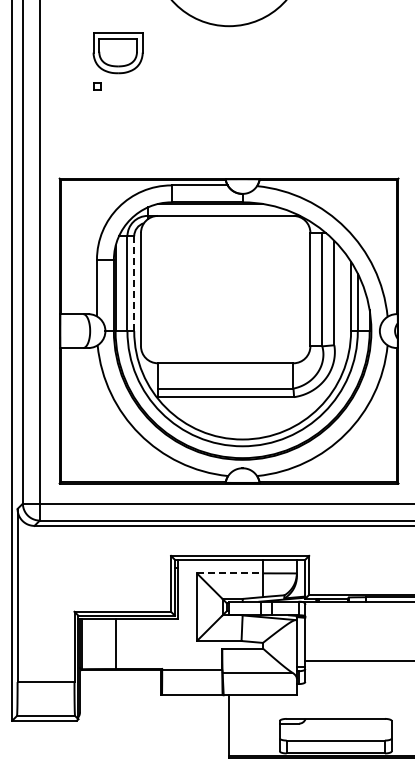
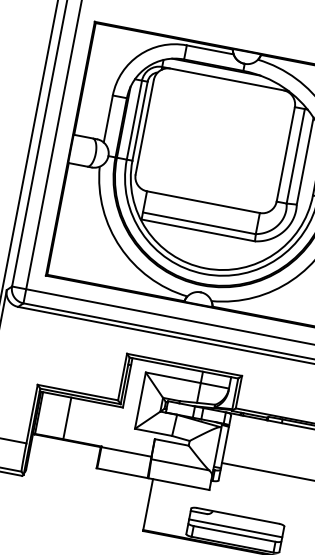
line: (134, 284) -> (140, 121), dashed -> solid
line: (229, 573) -> (172, 377), dashed -> solid
line: (335, 733) -> (235, 528), added

